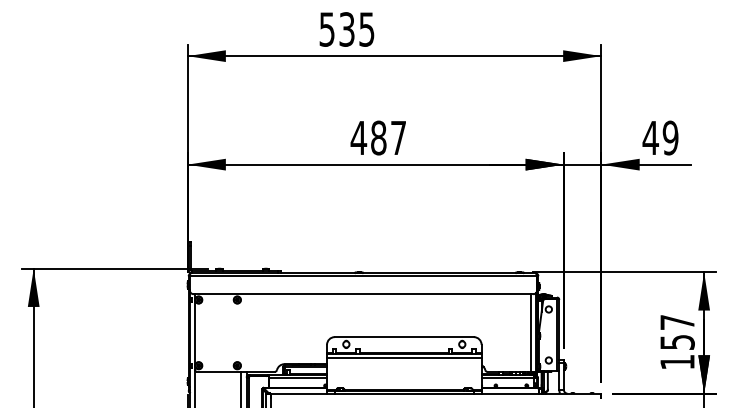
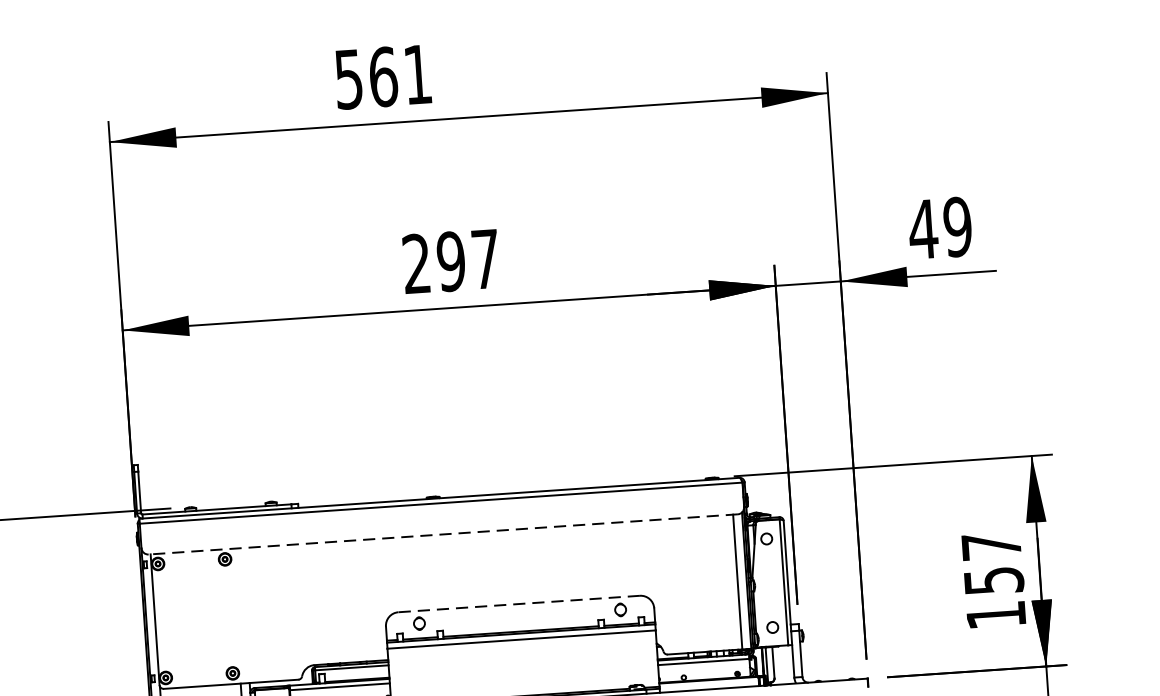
text: (356, 29) -> (399, 75), 535 -> 561
text: (368, 137) -> (433, 261), 487 -> 297
line: (363, 294) -> (443, 534), solid -> dashed
line: (404, 337) -> (519, 604), solid -> dashed

